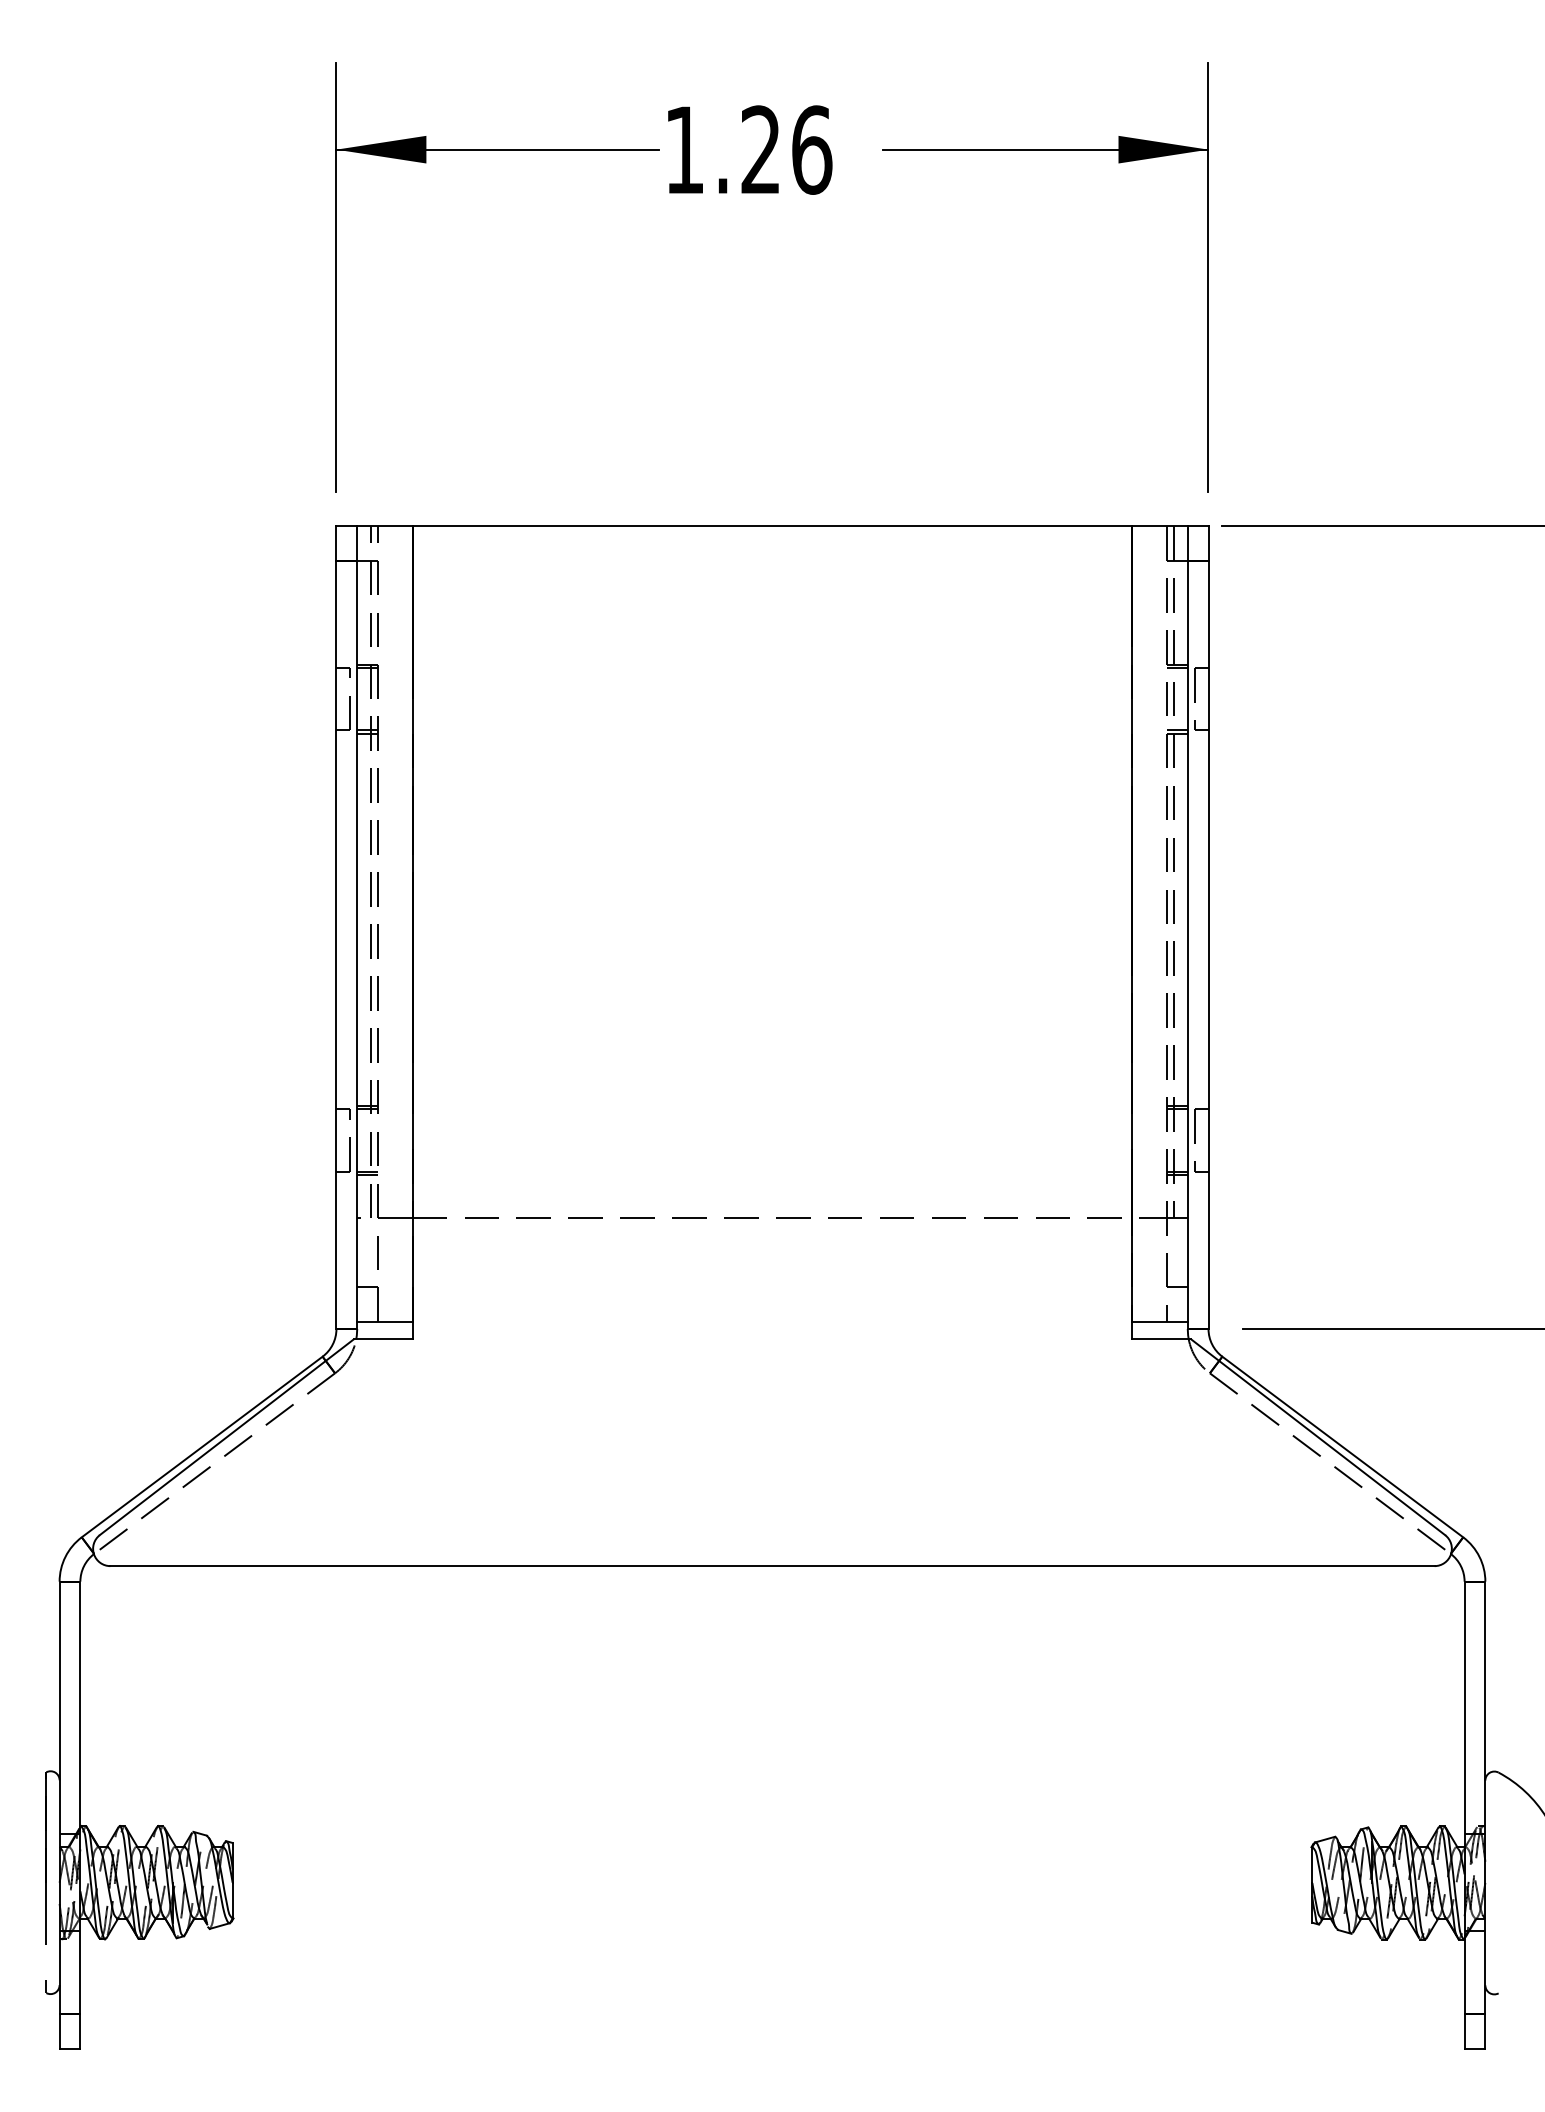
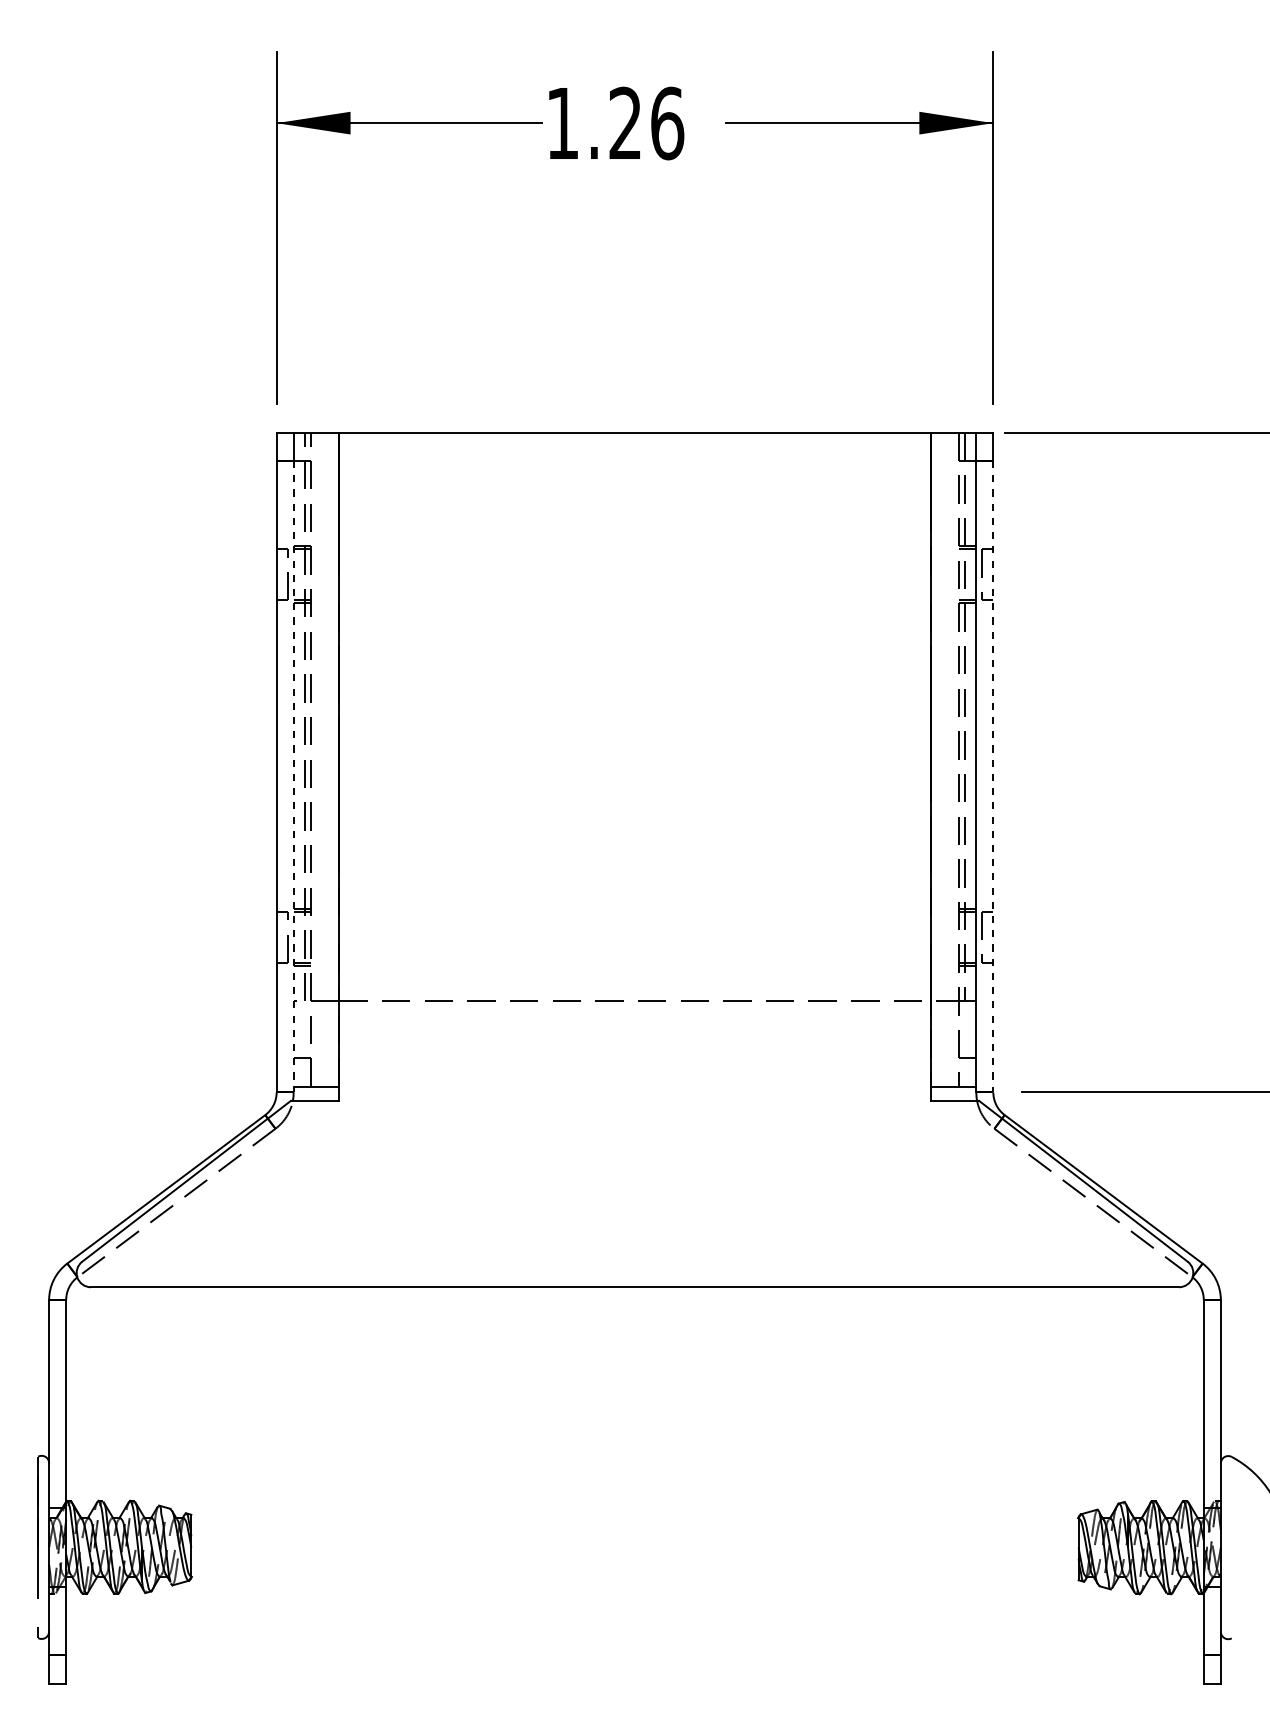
line: (356, 944) -> (293, 776), solid -> dashed
line: (1208, 944) -> (993, 776), solid -> dashed

